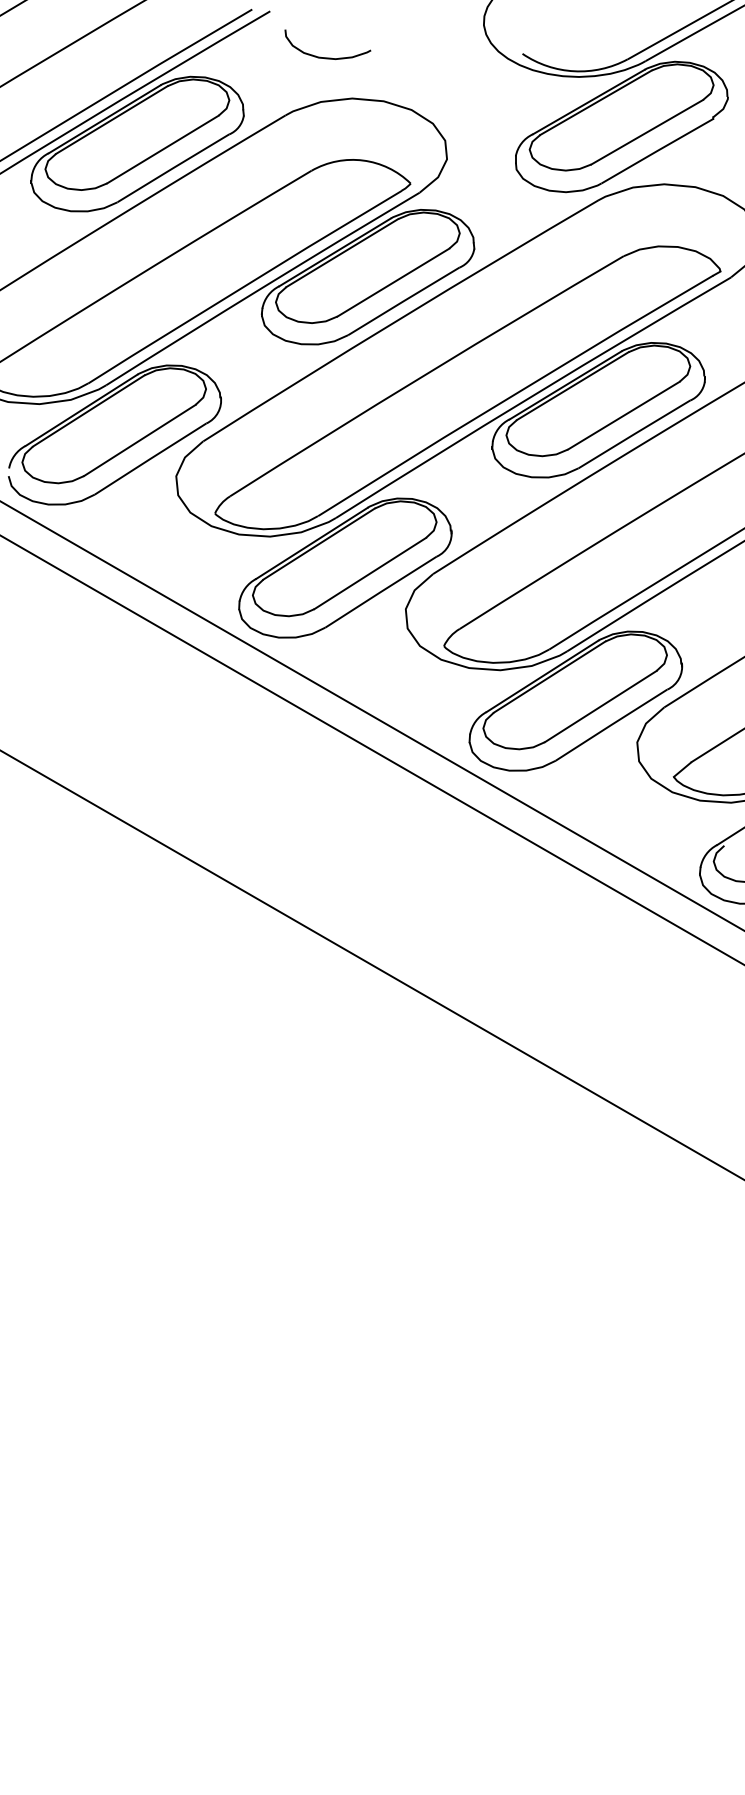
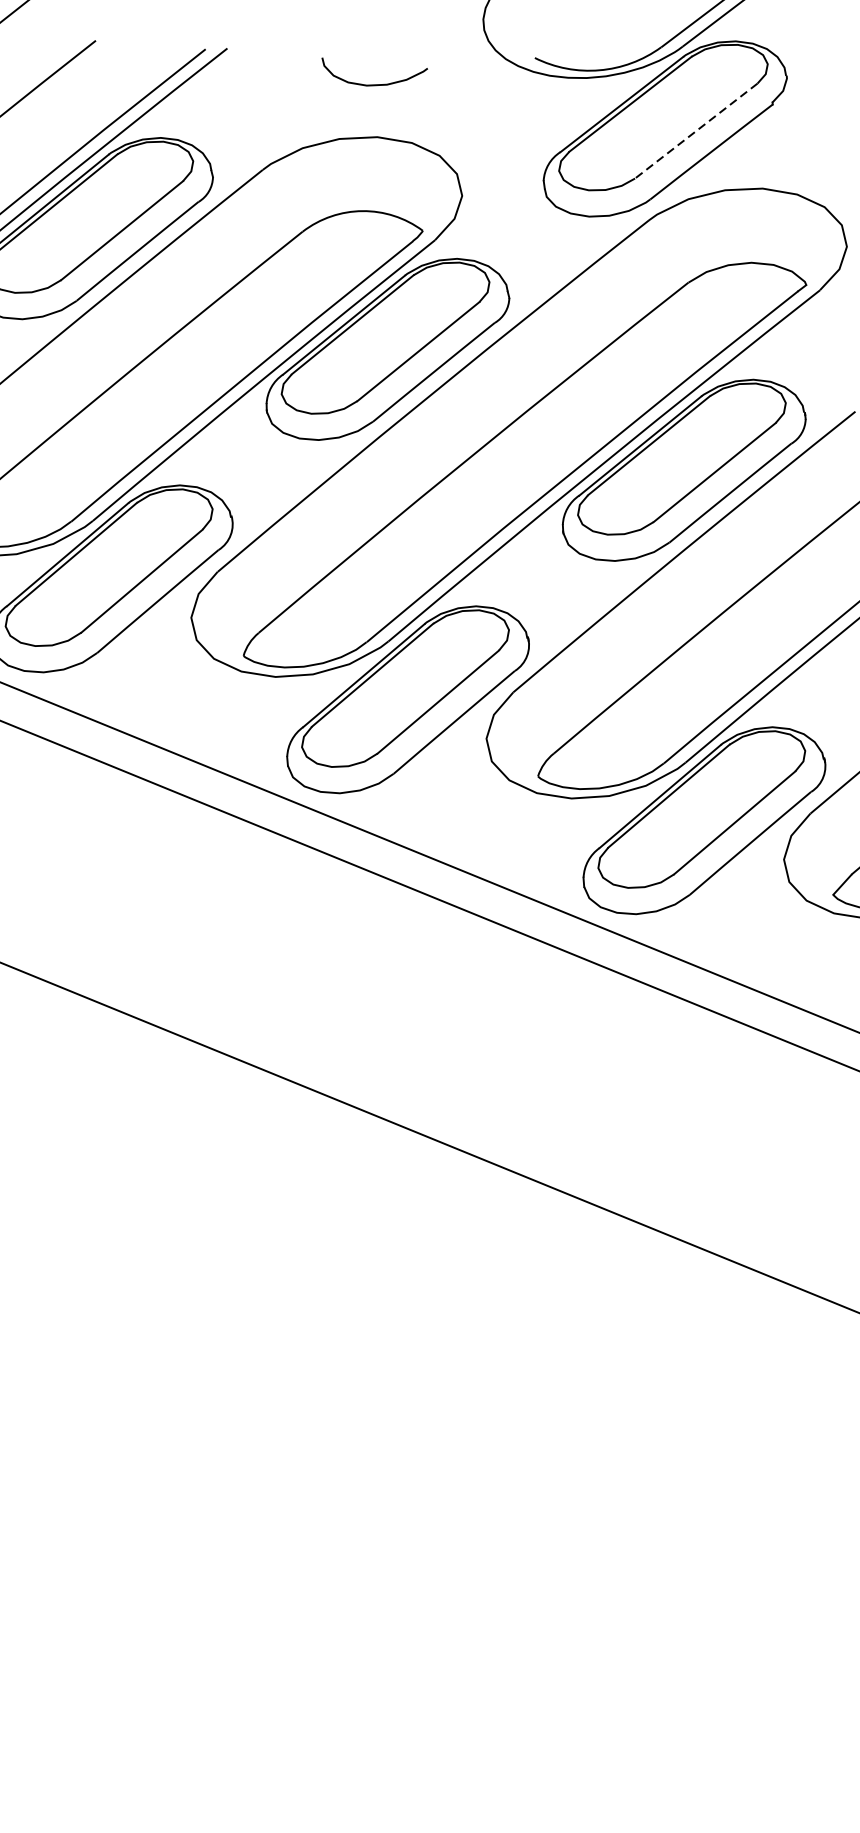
curve: (327, 57) -> (377, 84), moved
line: (646, 132) -> (695, 131), solid -> dashed

